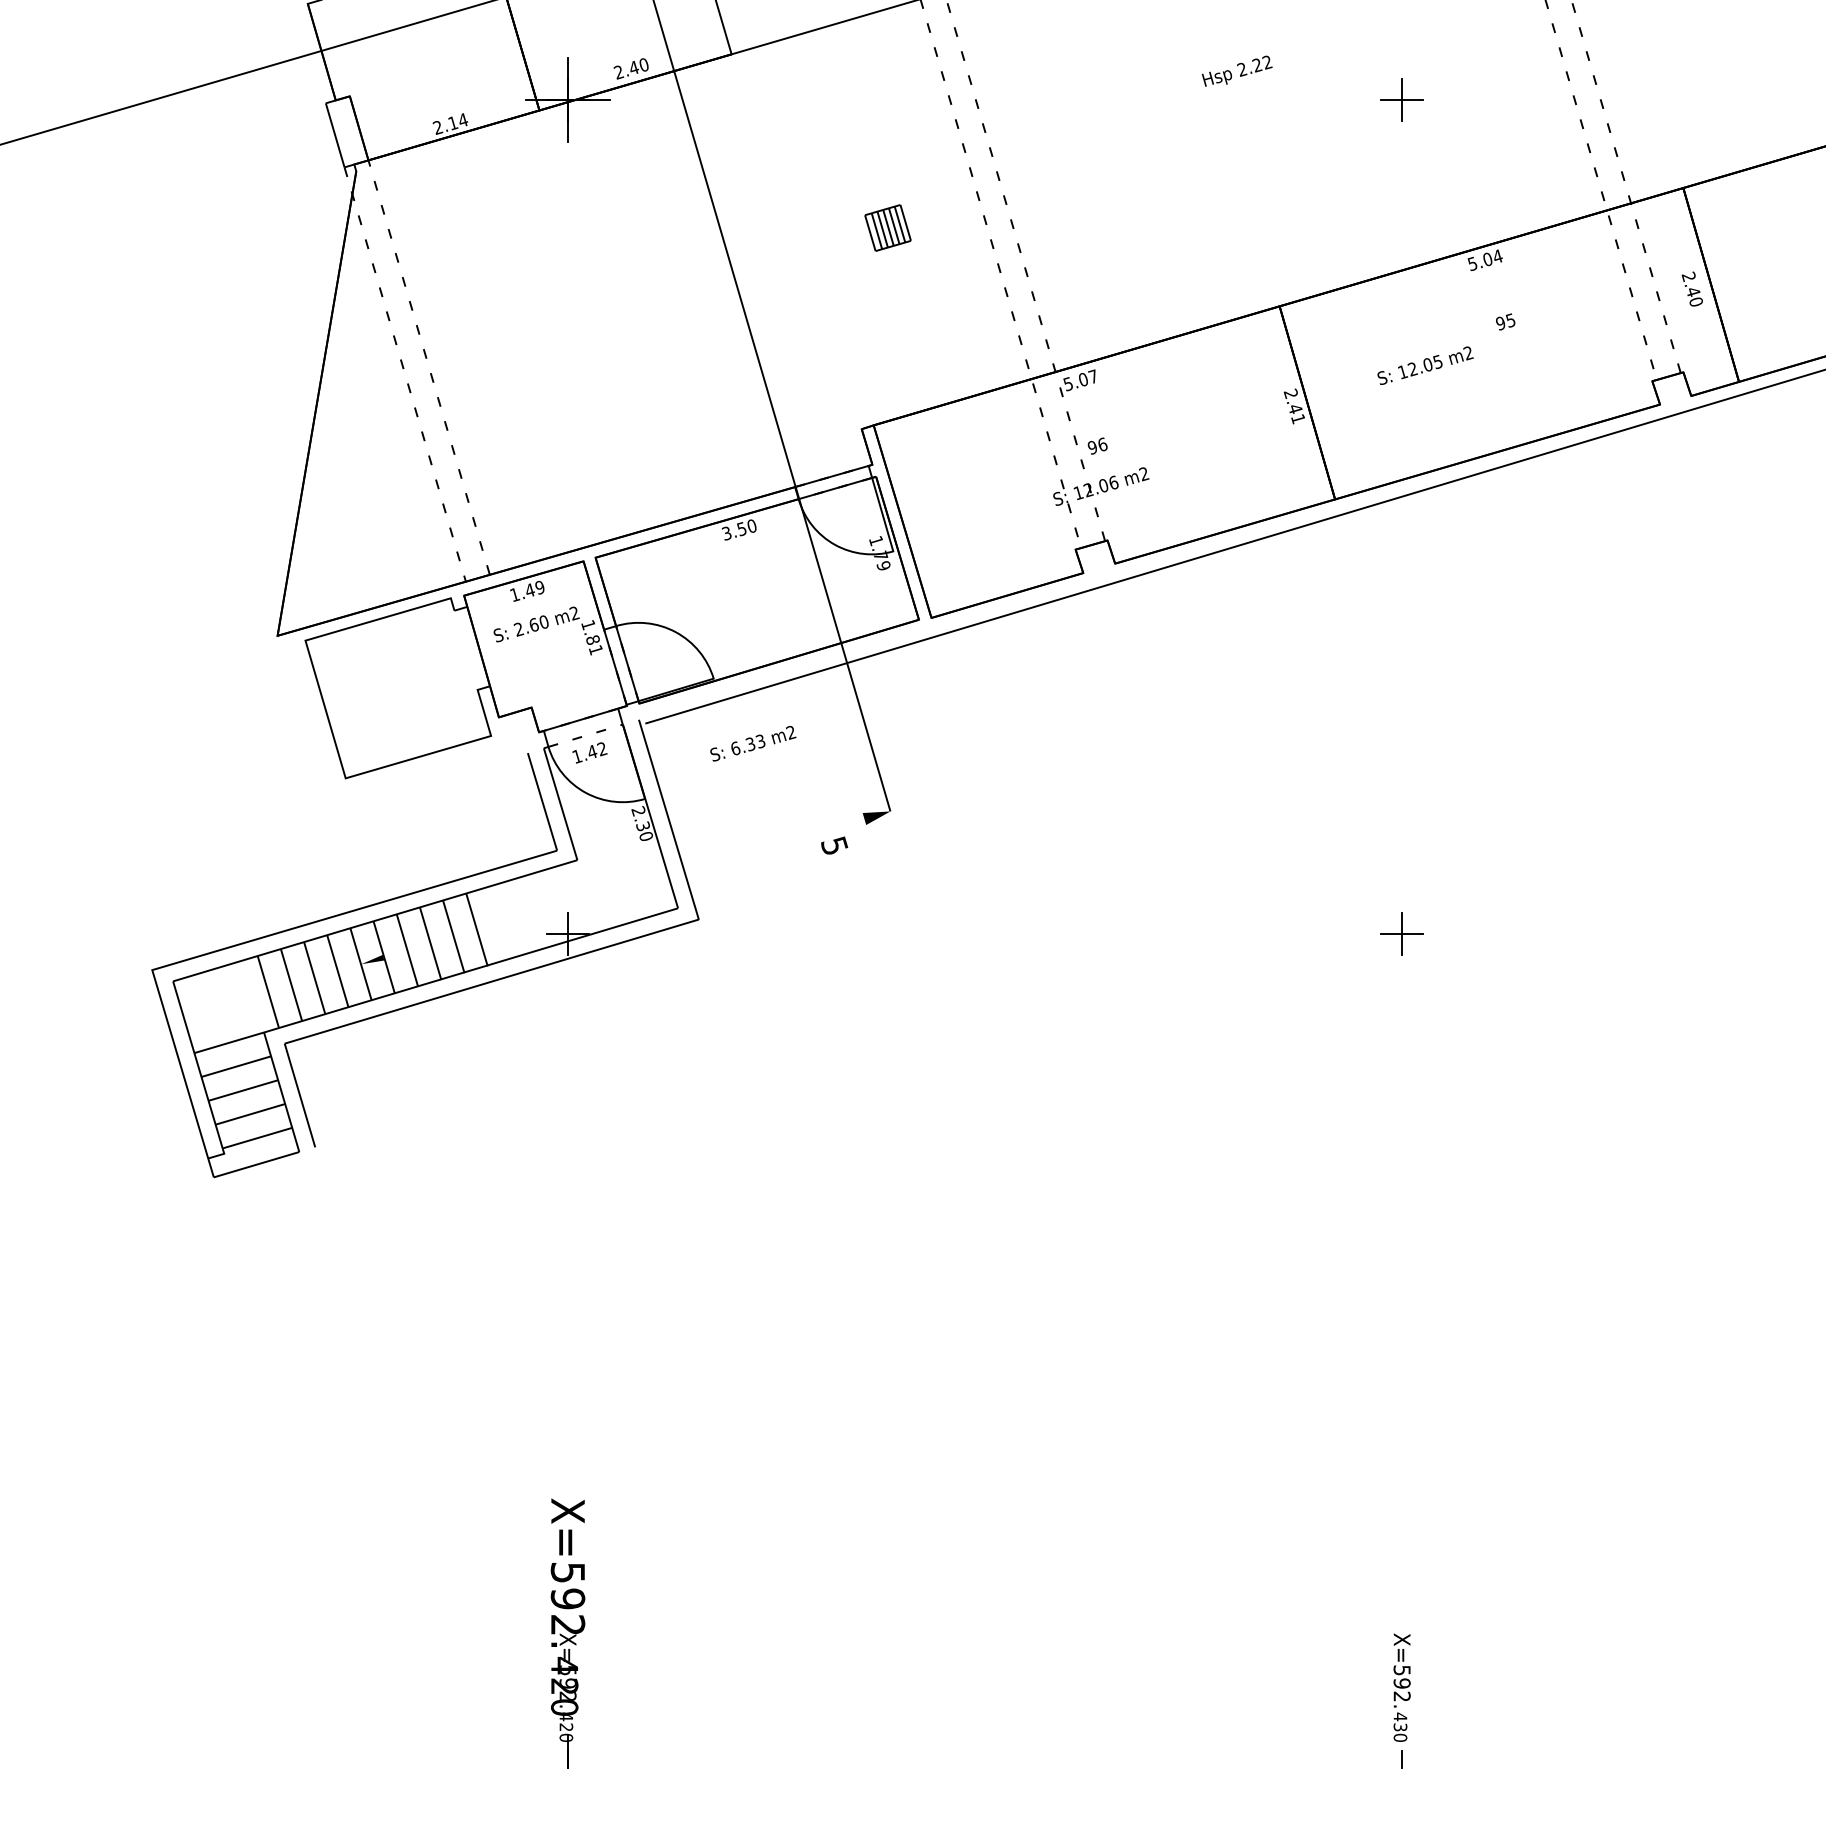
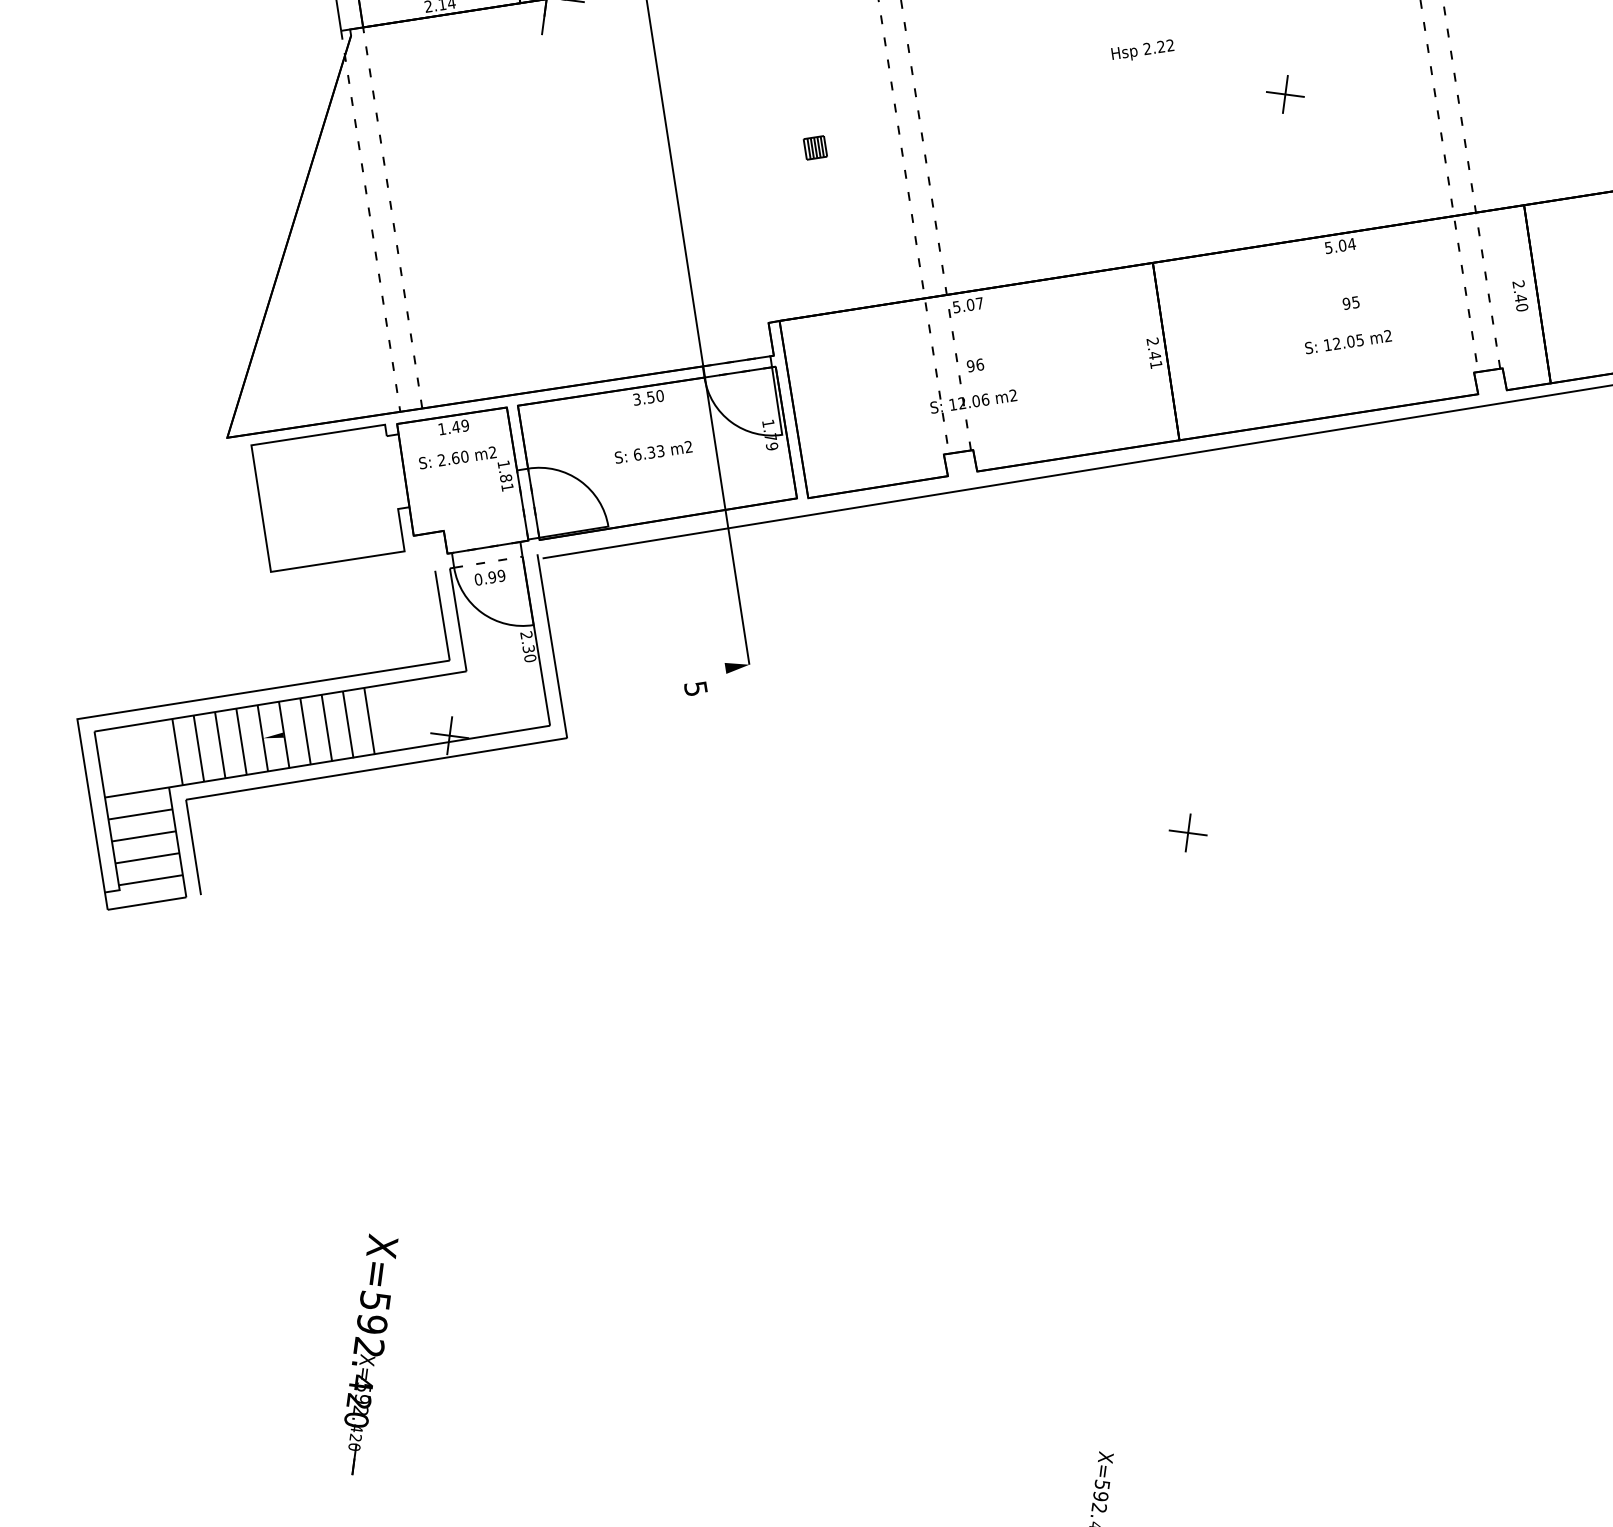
part: (888, 227) -> (815, 147), size x0.62
text: (1425, 365) -> (1348, 341), moved
text: (753, 743) -> (654, 452), moved
text: (589, 753) -> (489, 578), 1.42 -> 0.99

